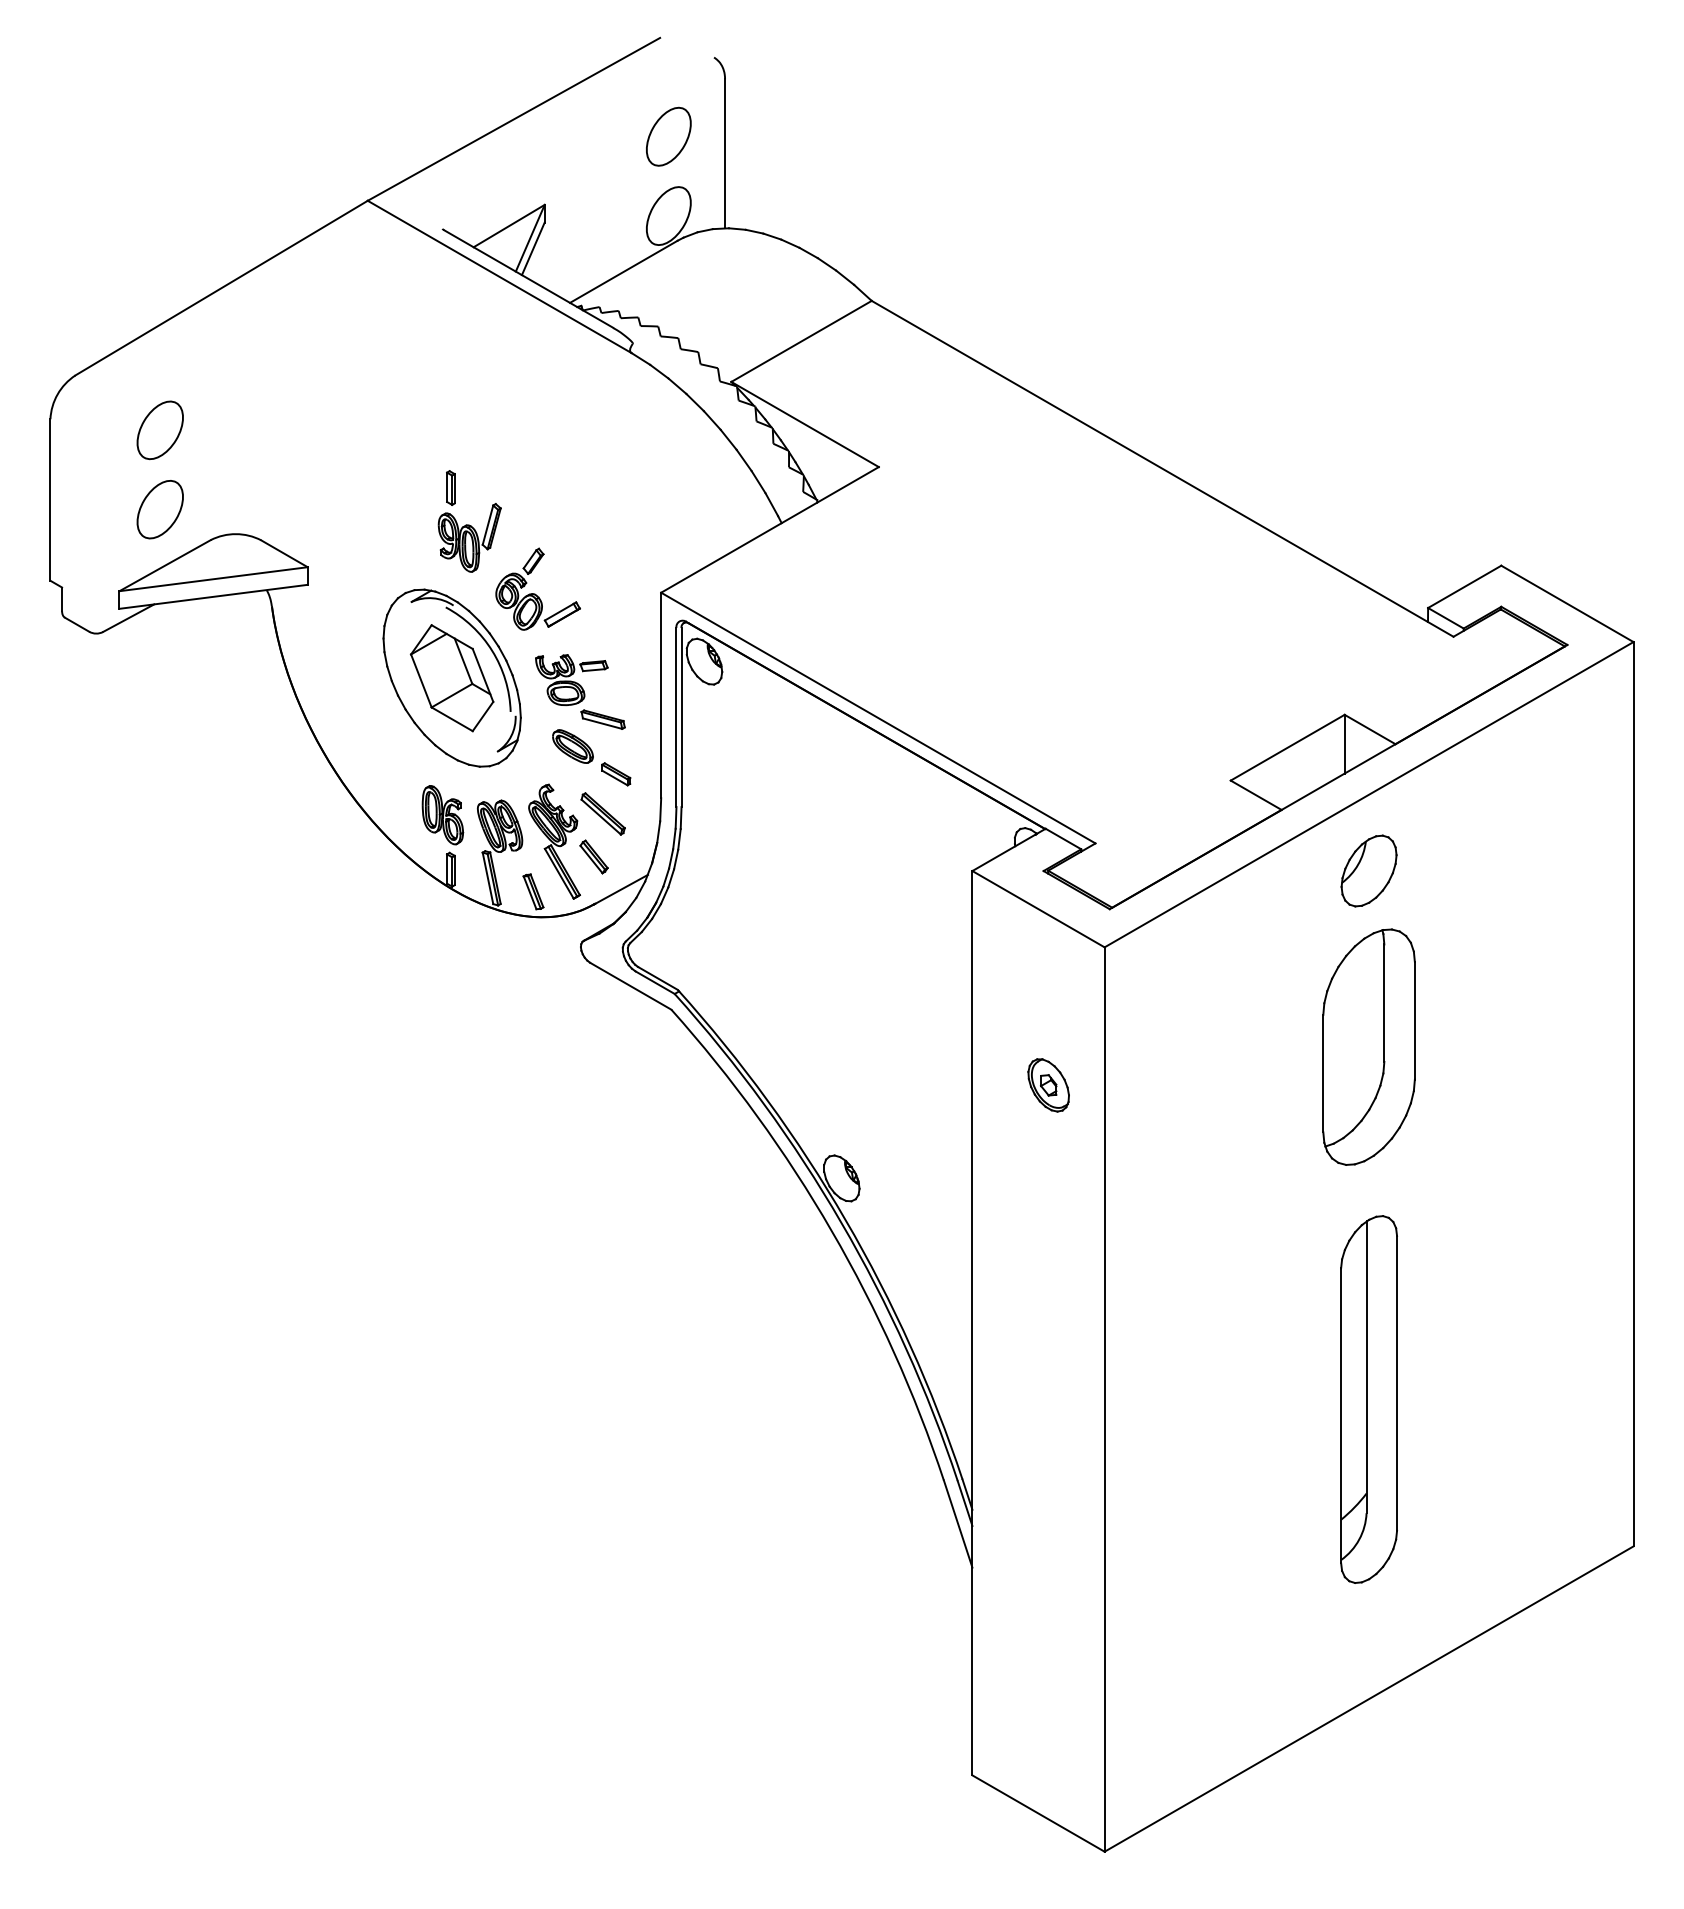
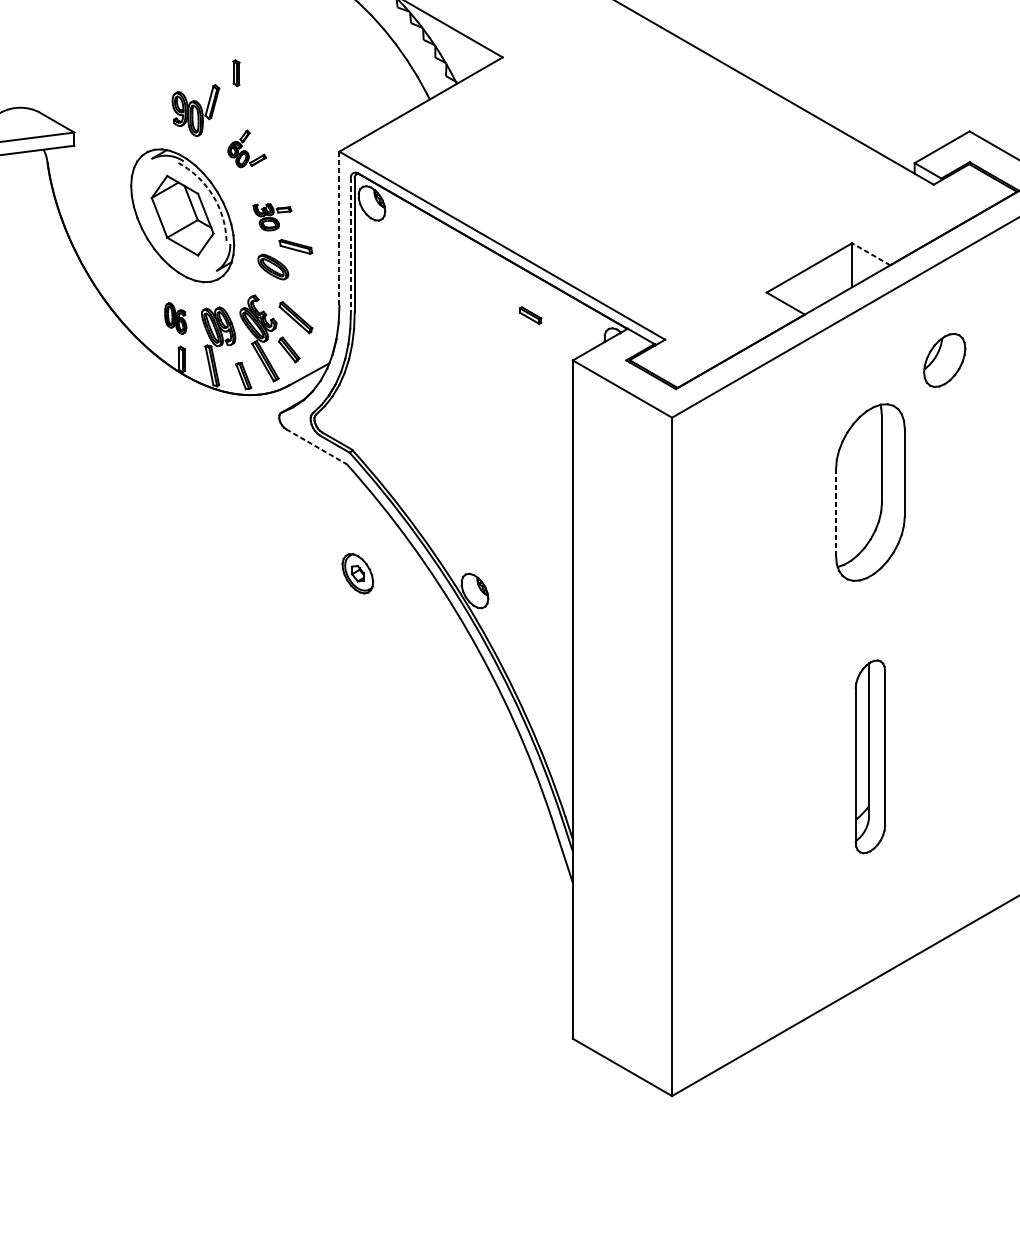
part: (450, 487) -> (236, 72), moved
part: (537, 588) -> (246, 148), size x0.6
arc: (492, 650) -> (212, 195), solid -> dashed
part: (571, 680) -> (272, 217), size x0.7
line: (661, 695) -> (339, 228), solid -> dashed
line: (676, 717) -> (350, 245), solid -> dashed
line: (1369, 729) -> (870, 254), solid -> dashed
part: (616, 774) -> (530, 315), moved
part: (442, 815) -> (175, 318), size x0.7
part: (1368, 870) -> (944, 360), moved
line: (630, 986) -> (316, 447), solid -> dashed
line: (1323, 1073) -> (836, 512), solid -> dashed
part: (1048, 1085) -> (357, 573), moved
part: (1368, 1399) -> (870, 756), size x0.7

